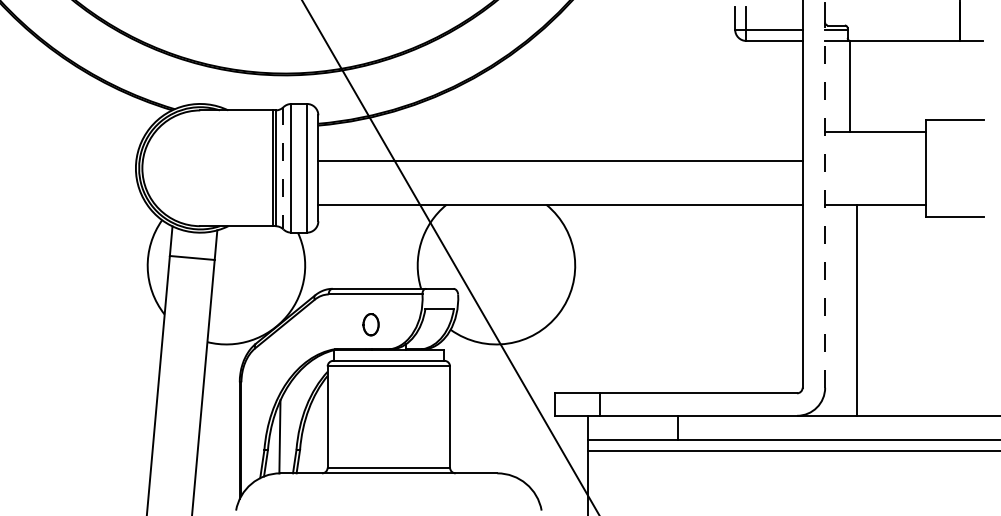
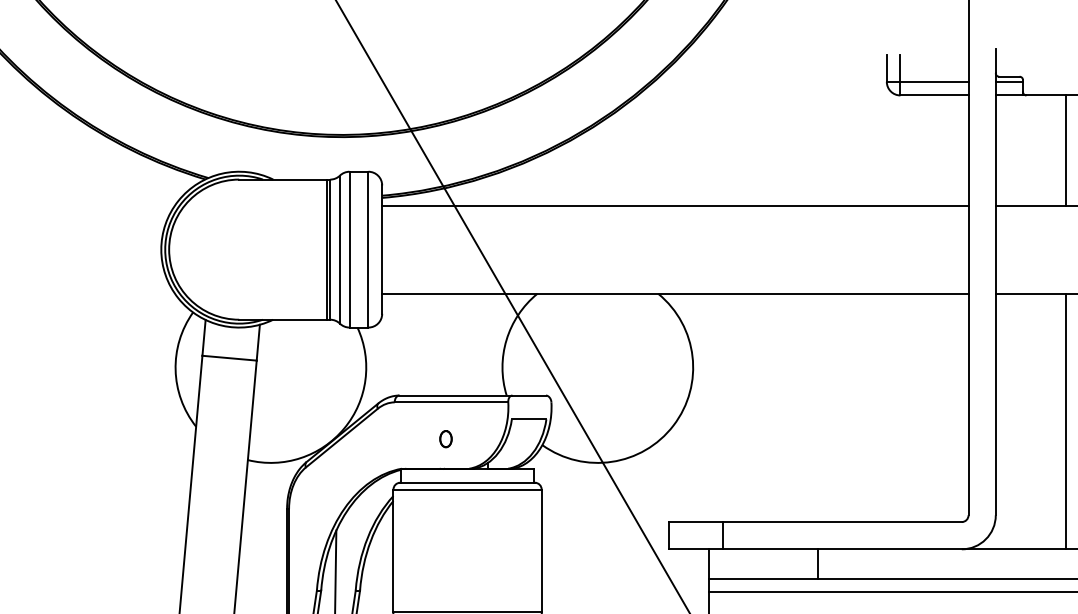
line: (849, 85) -> (1065, 149), moved
line: (560, 160) -> (675, 205), moved
line: (283, 168) -> (339, 249), dashed -> solid
line: (825, 205) -> (996, 294), dashed -> solid
line: (856, 309) -> (1065, 420), moved
part: (370, 324) -> (445, 438), size x0.62

